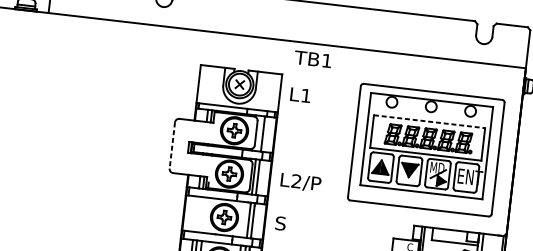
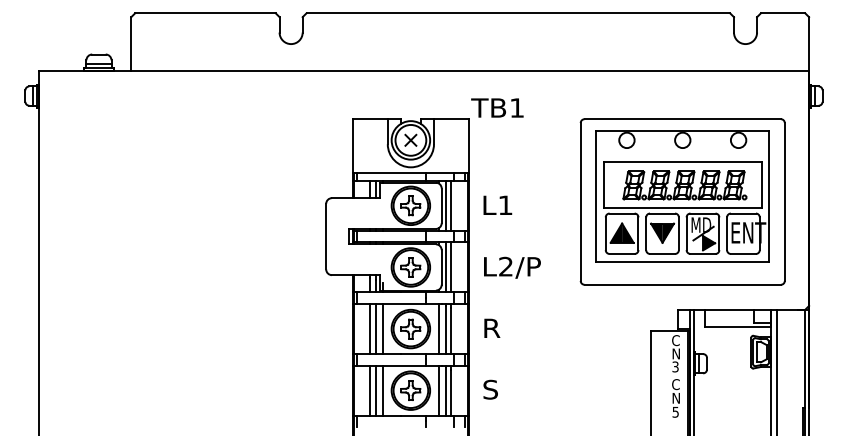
text: (313, 58) -> (497, 107), moved
text: (300, 94) -> (497, 204), moved
line: (429, 121) -> (682, 161), dashed -> solid
line: (258, 133) -> (445, 205), added
line: (172, 145) -> (326, 236), dashed -> solid
line: (195, 214) -> (370, 329), added
line: (200, 215) -> (376, 329), added
line: (205, 215) -> (383, 329), added
line: (243, 220) -> (438, 329), added
text: (281, 223) -> (491, 328), S -> R

